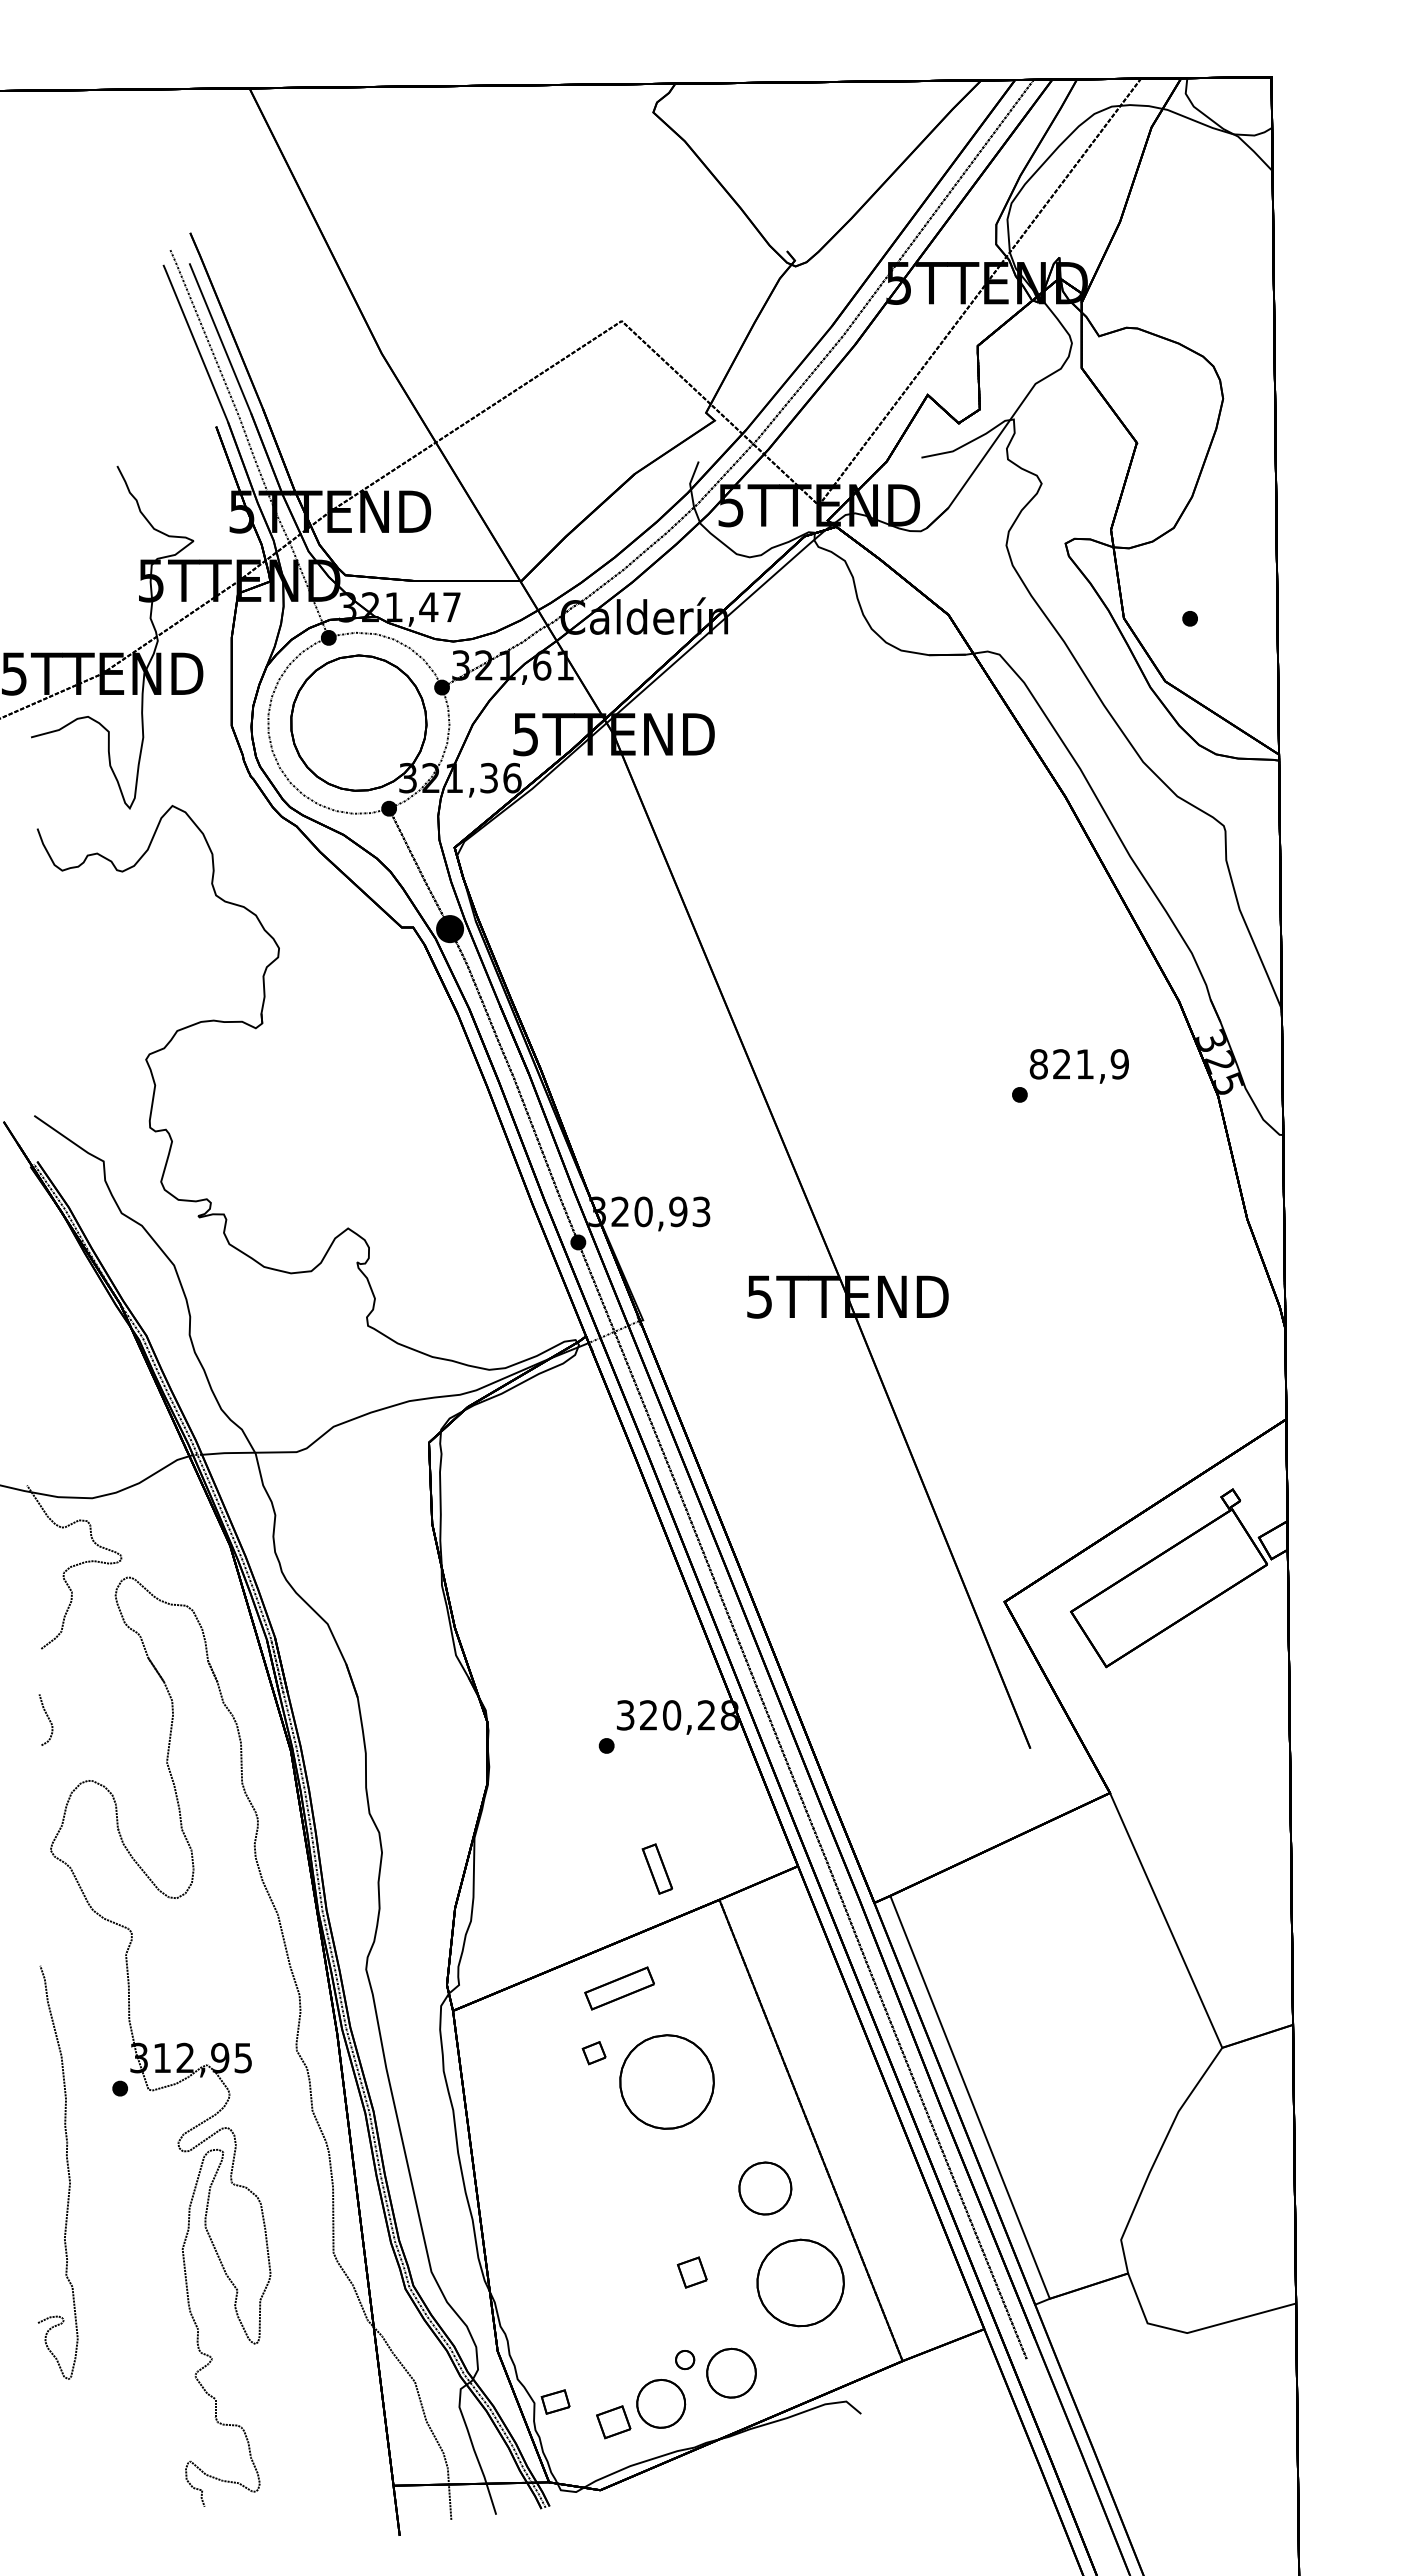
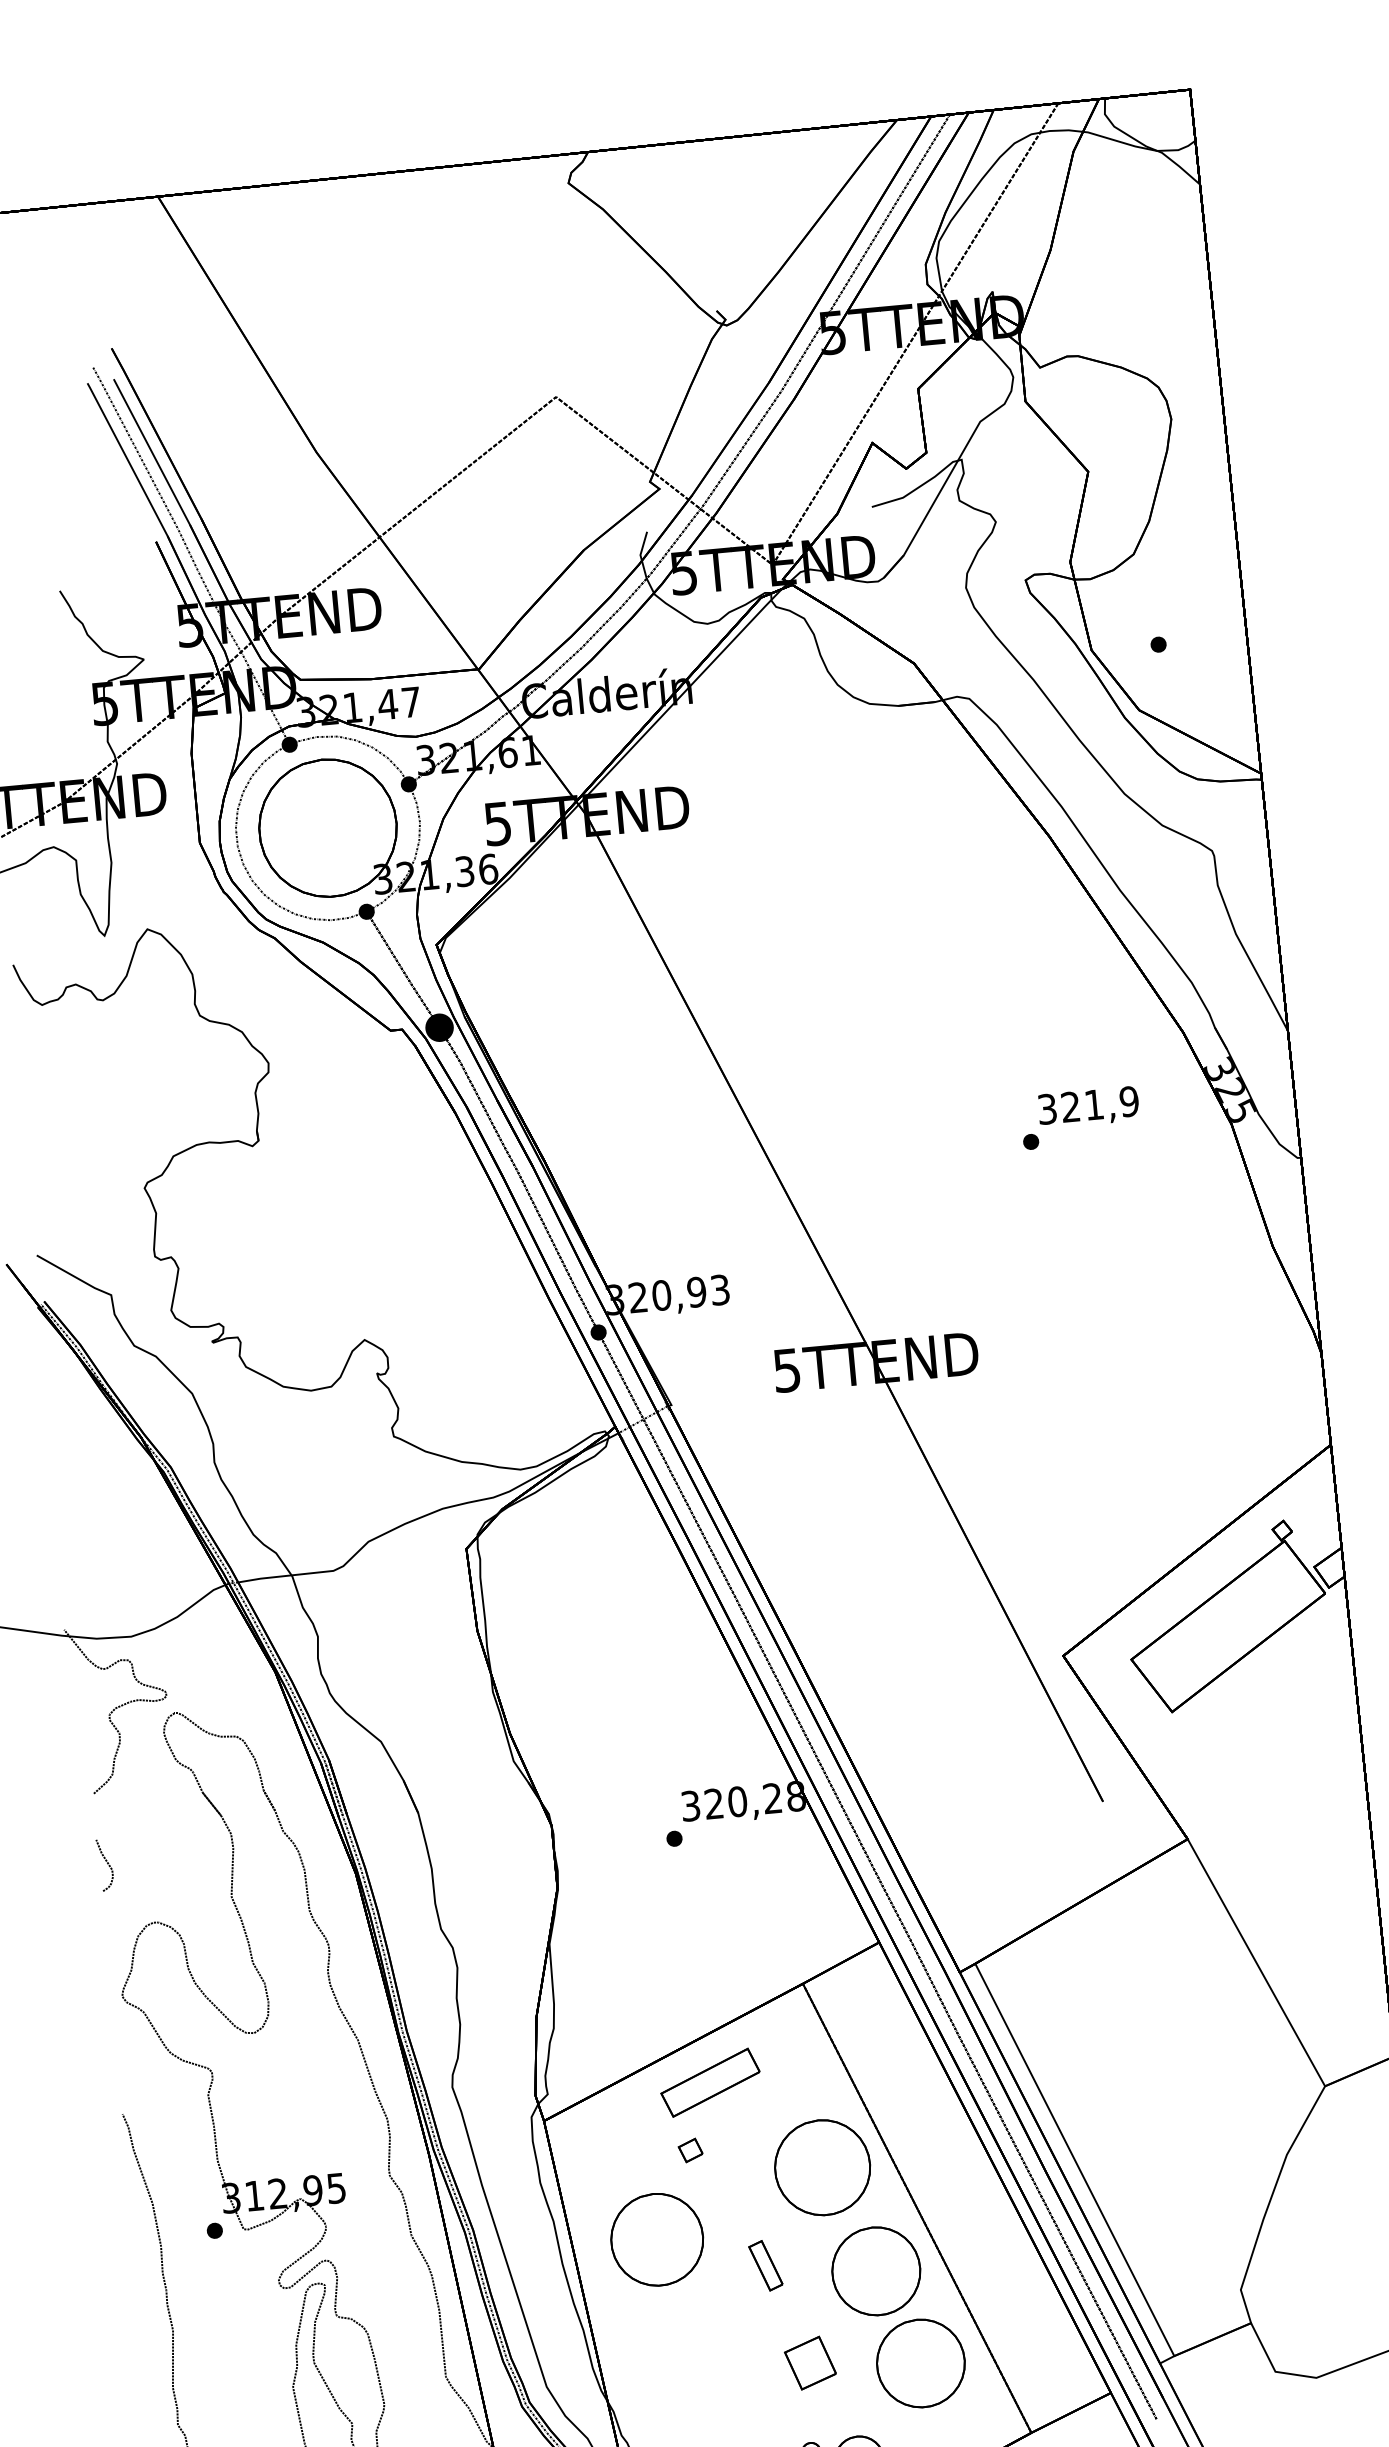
text: (1038, 1064) -> (1047, 1109), 821,9 -> 321,9
part: (656, 1868) -> (764, 2265), moved
part: (619, 1988) -> (710, 2082), size x1.43
part: (666, 2081) -> (822, 2167), moved
part: (553, 2137) -> (657, 2239), added
part: (765, 2188) -> (876, 2271), size x1.67
part: (692, 2272) -> (810, 2363), size x1.67

